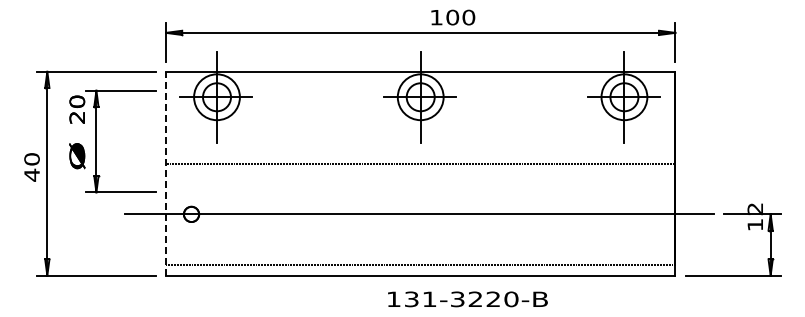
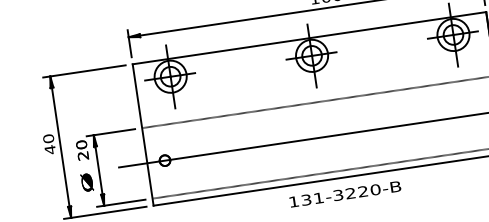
part: (96, 141) -> (99, 170), moved
line: (166, 173) -> (143, 134), dashed -> solid
text: (467, 299) -> (345, 194), moved

